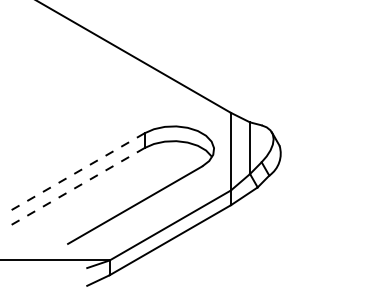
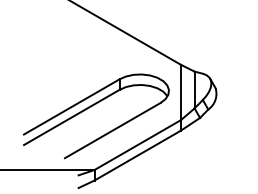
line: (77, 172) -> (71, 107), dashed -> solid
line: (77, 186) -> (71, 117), dashed -> solid

